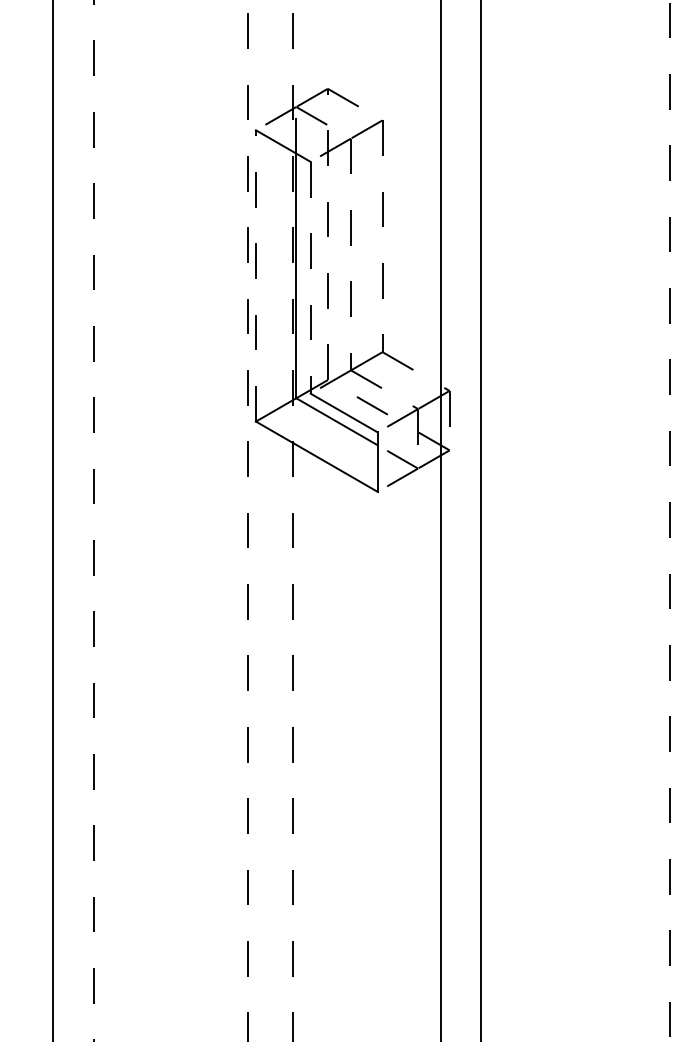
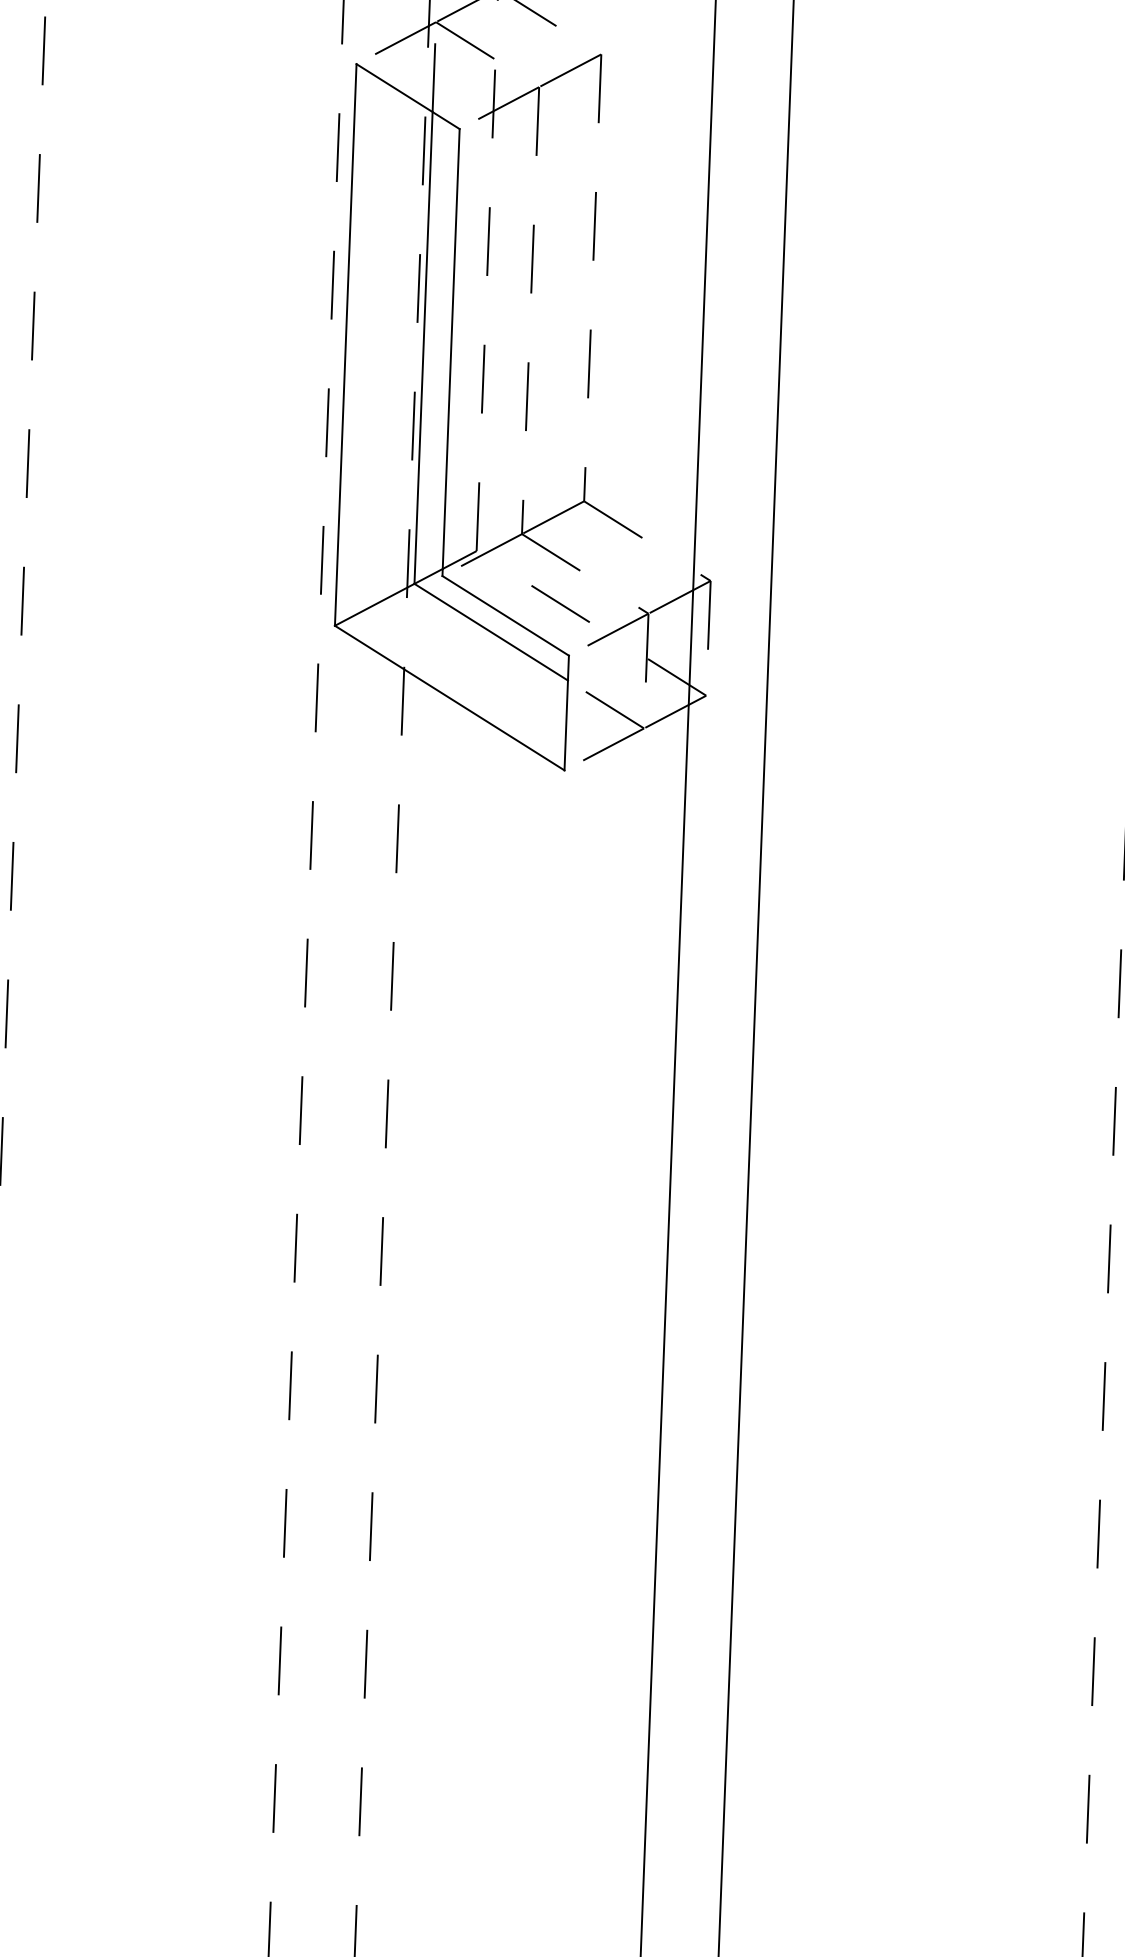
line: (255, 275) -> (344, 344), dashed -> solid
line: (310, 277) -> (450, 351), dashed -> solid

